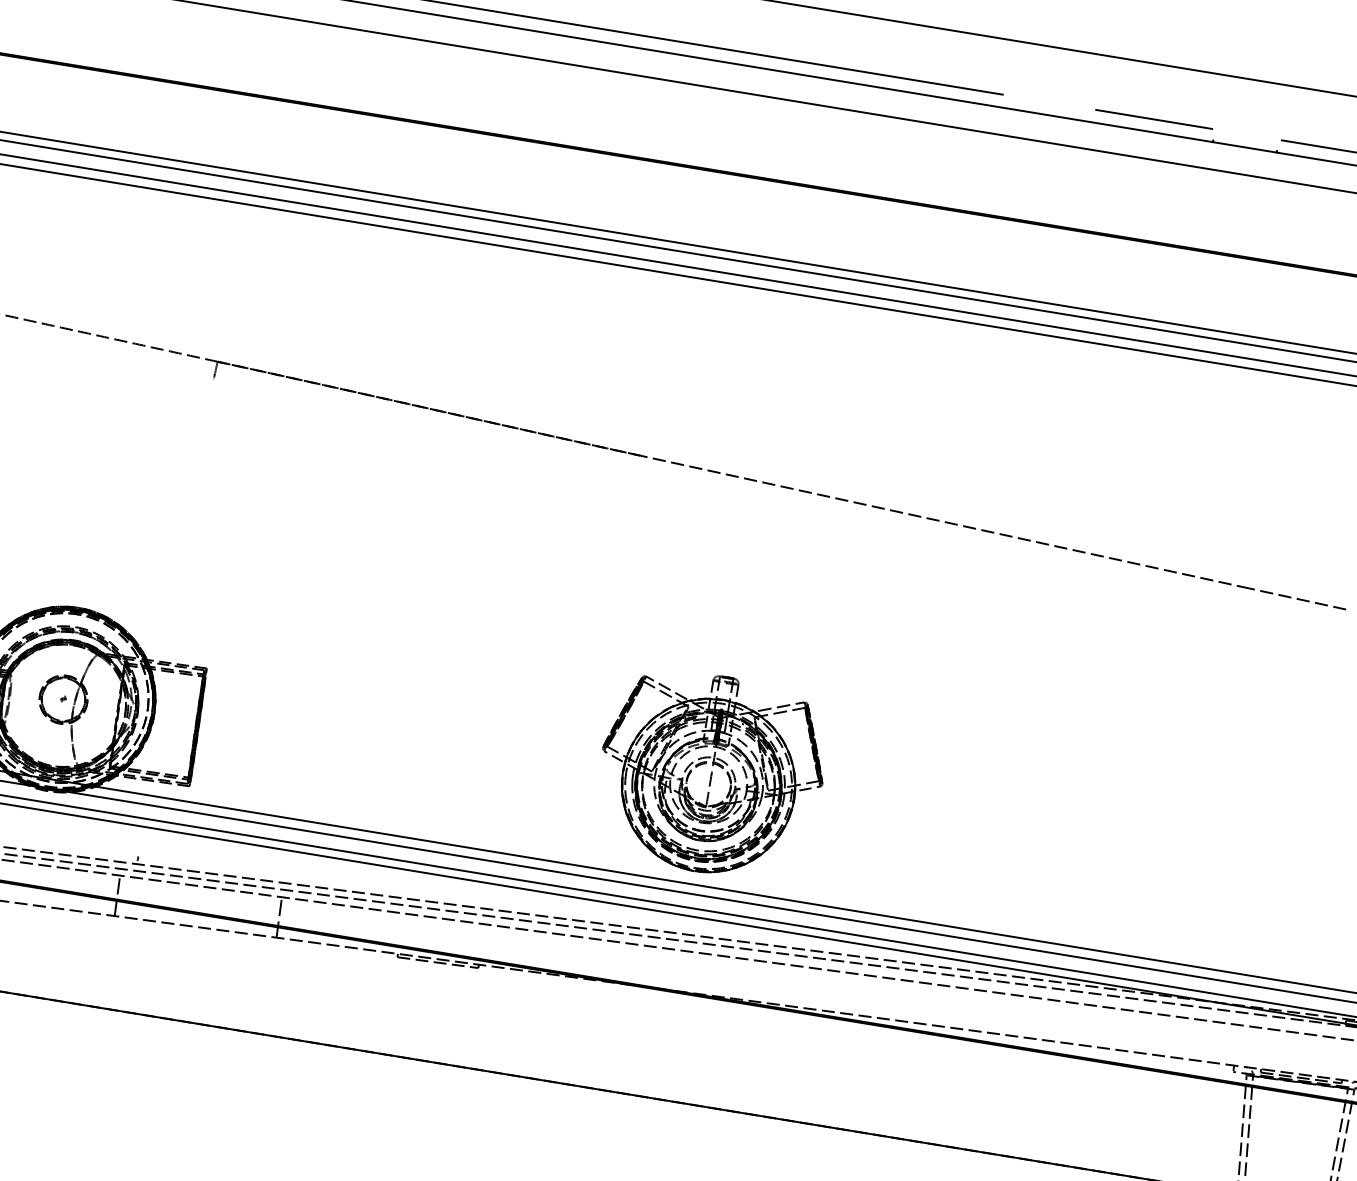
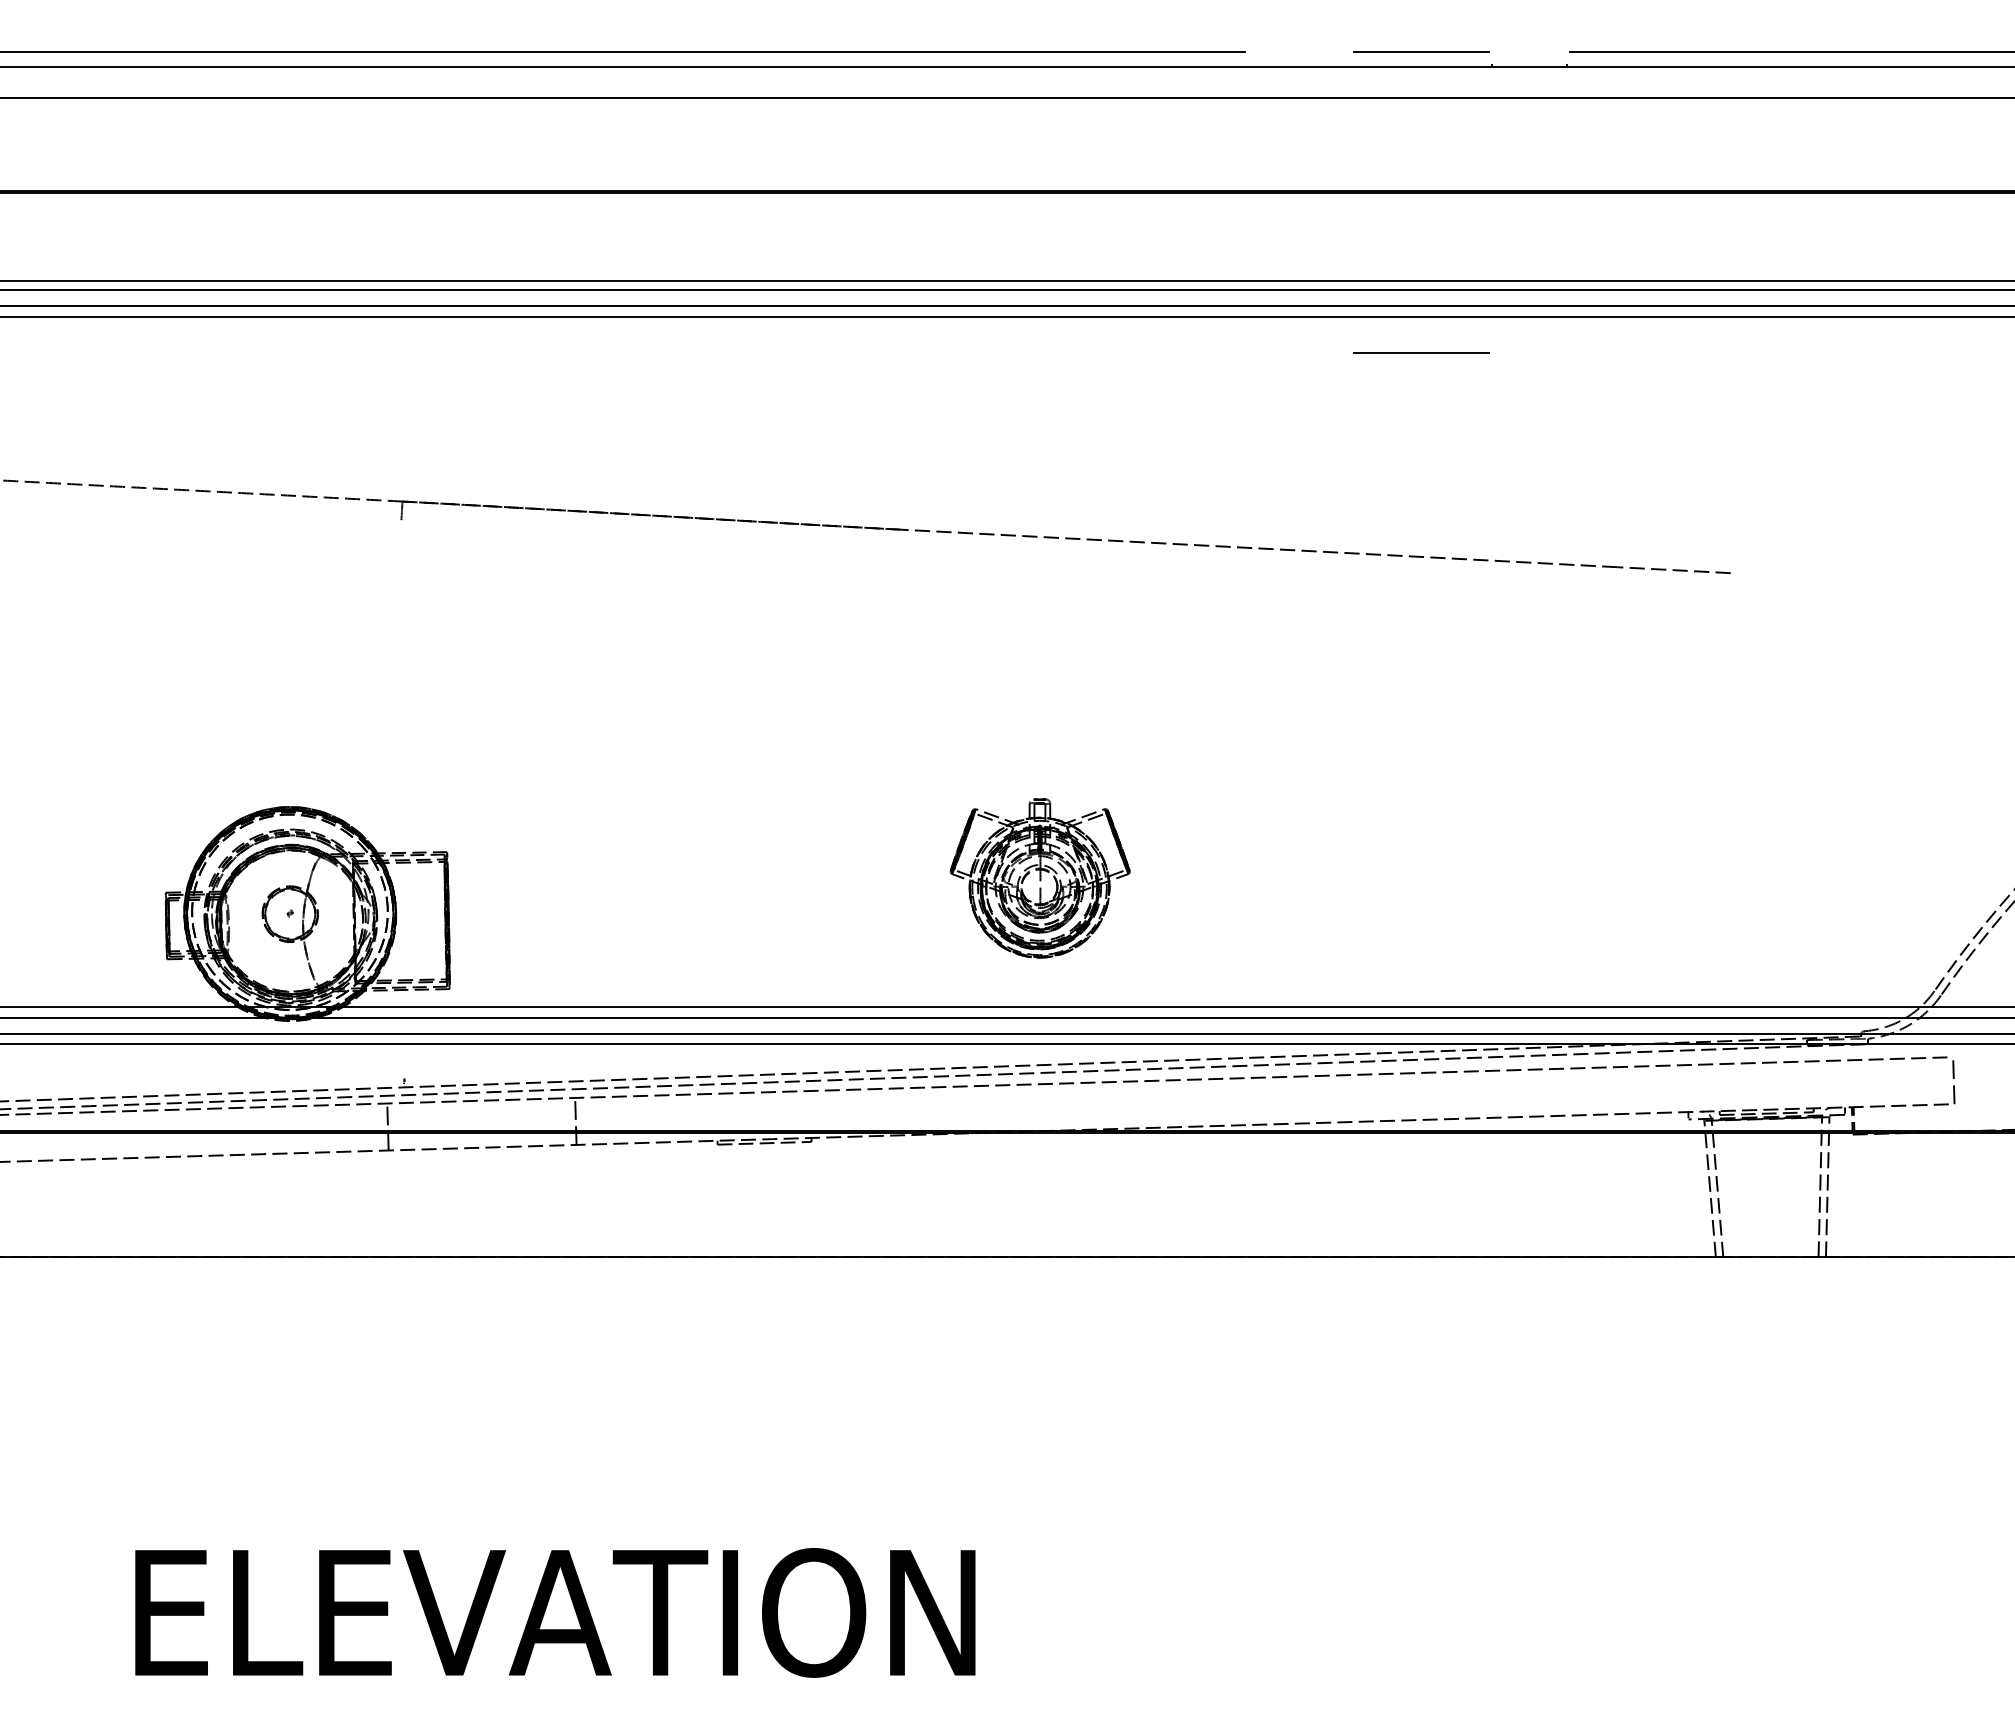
line: (1112, 377) -> (1421, 352), added
part: (711, 774) -> (1040, 878), size x0.7

